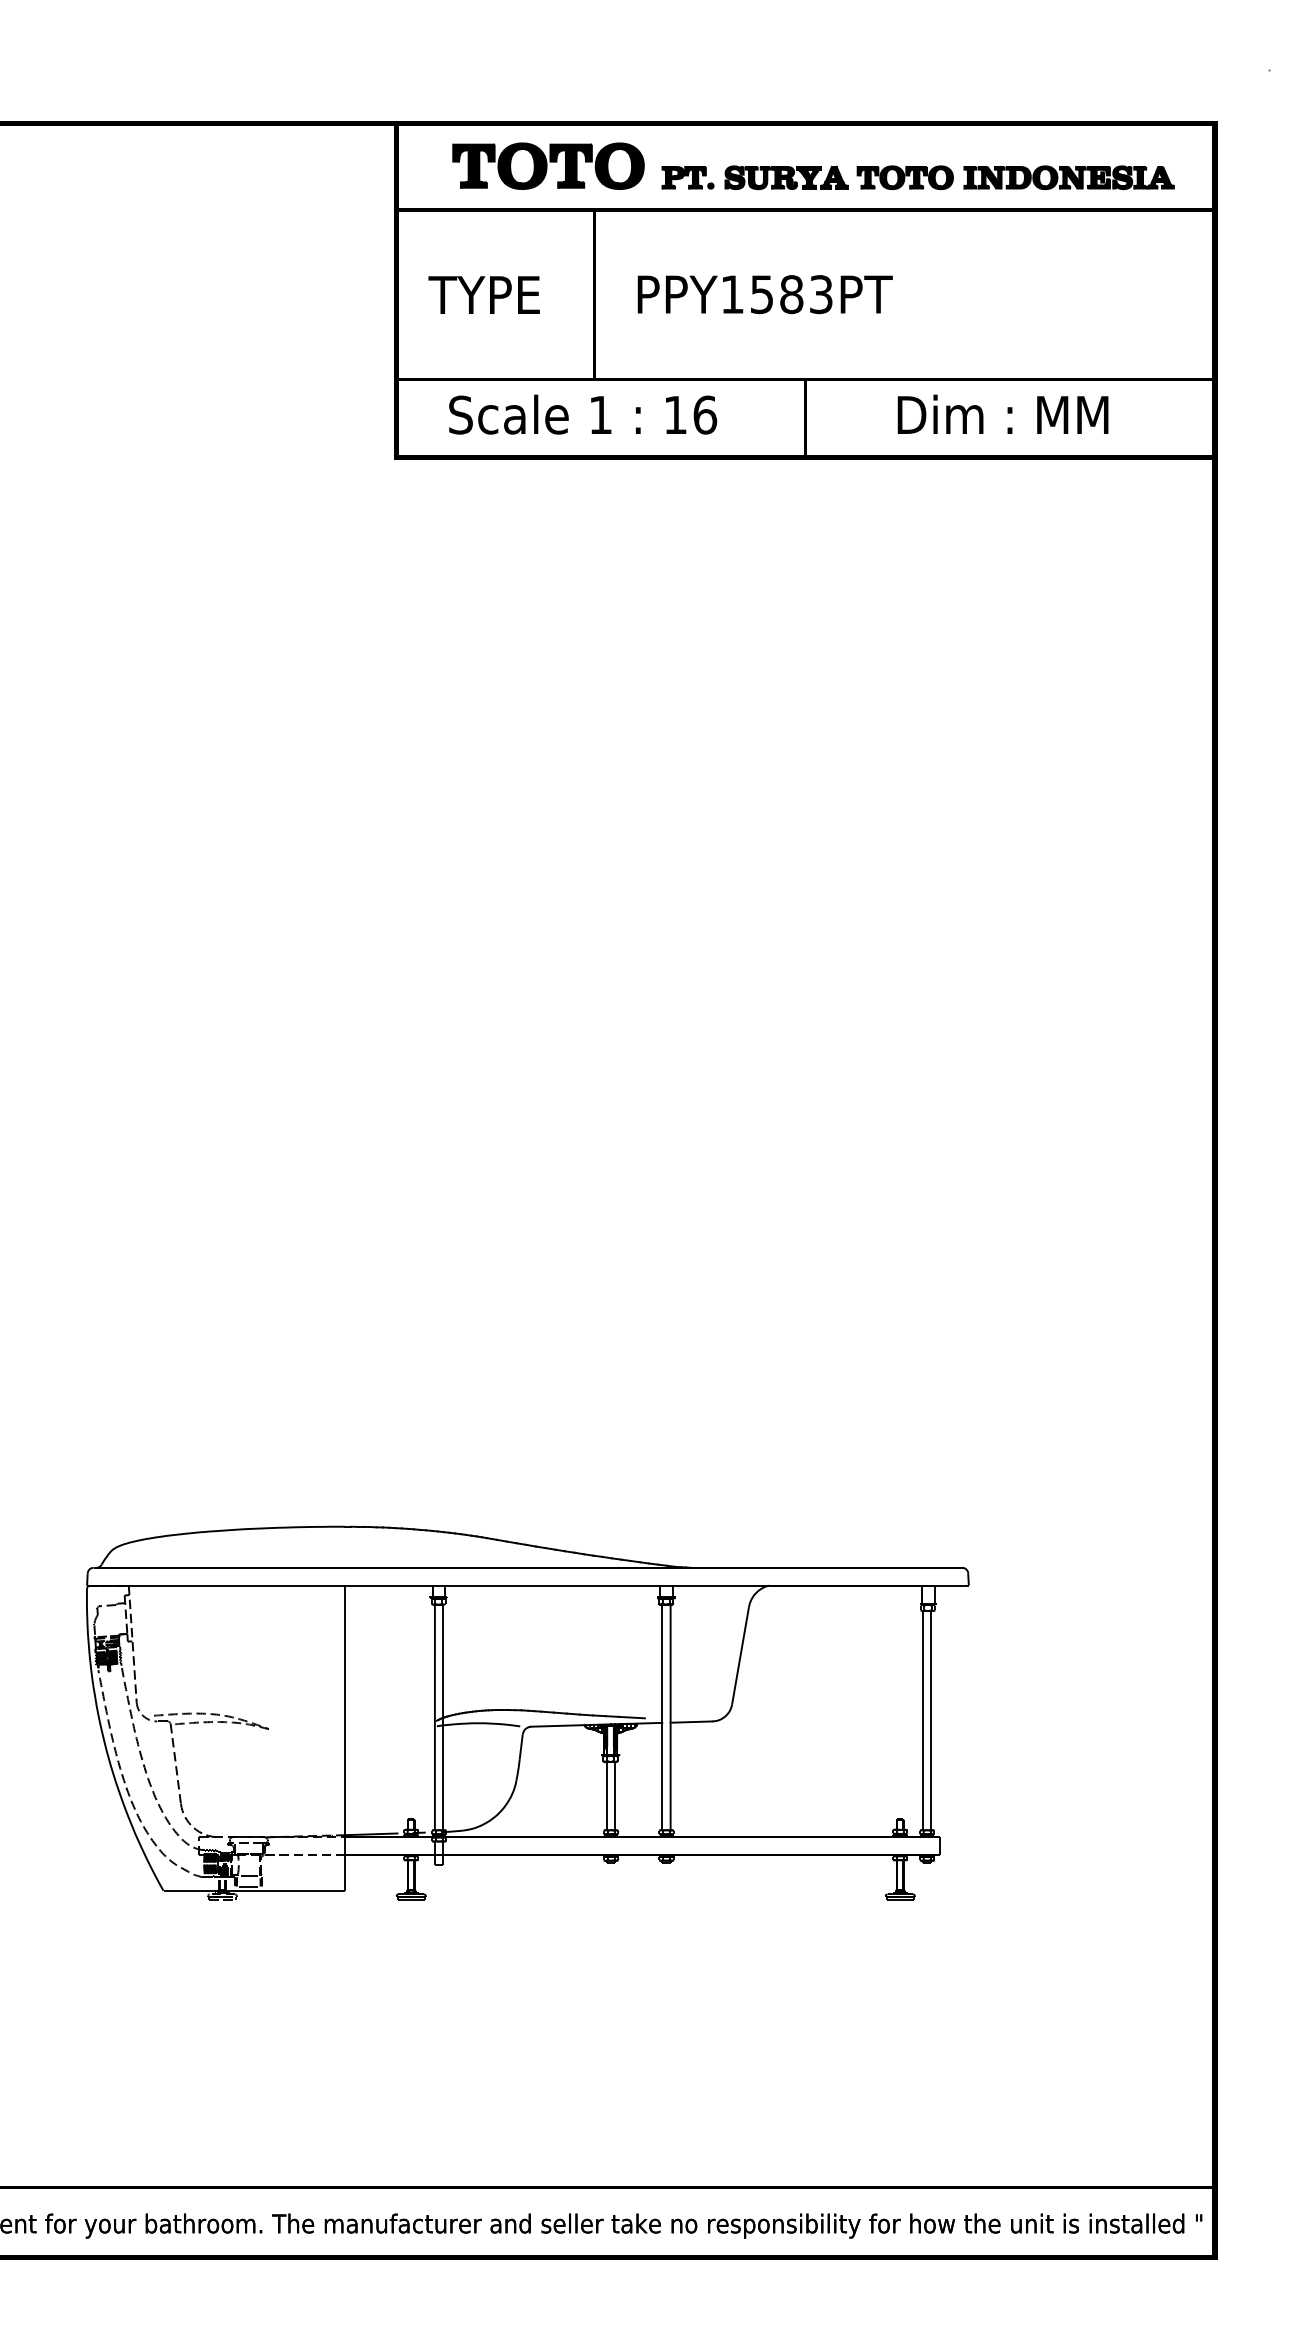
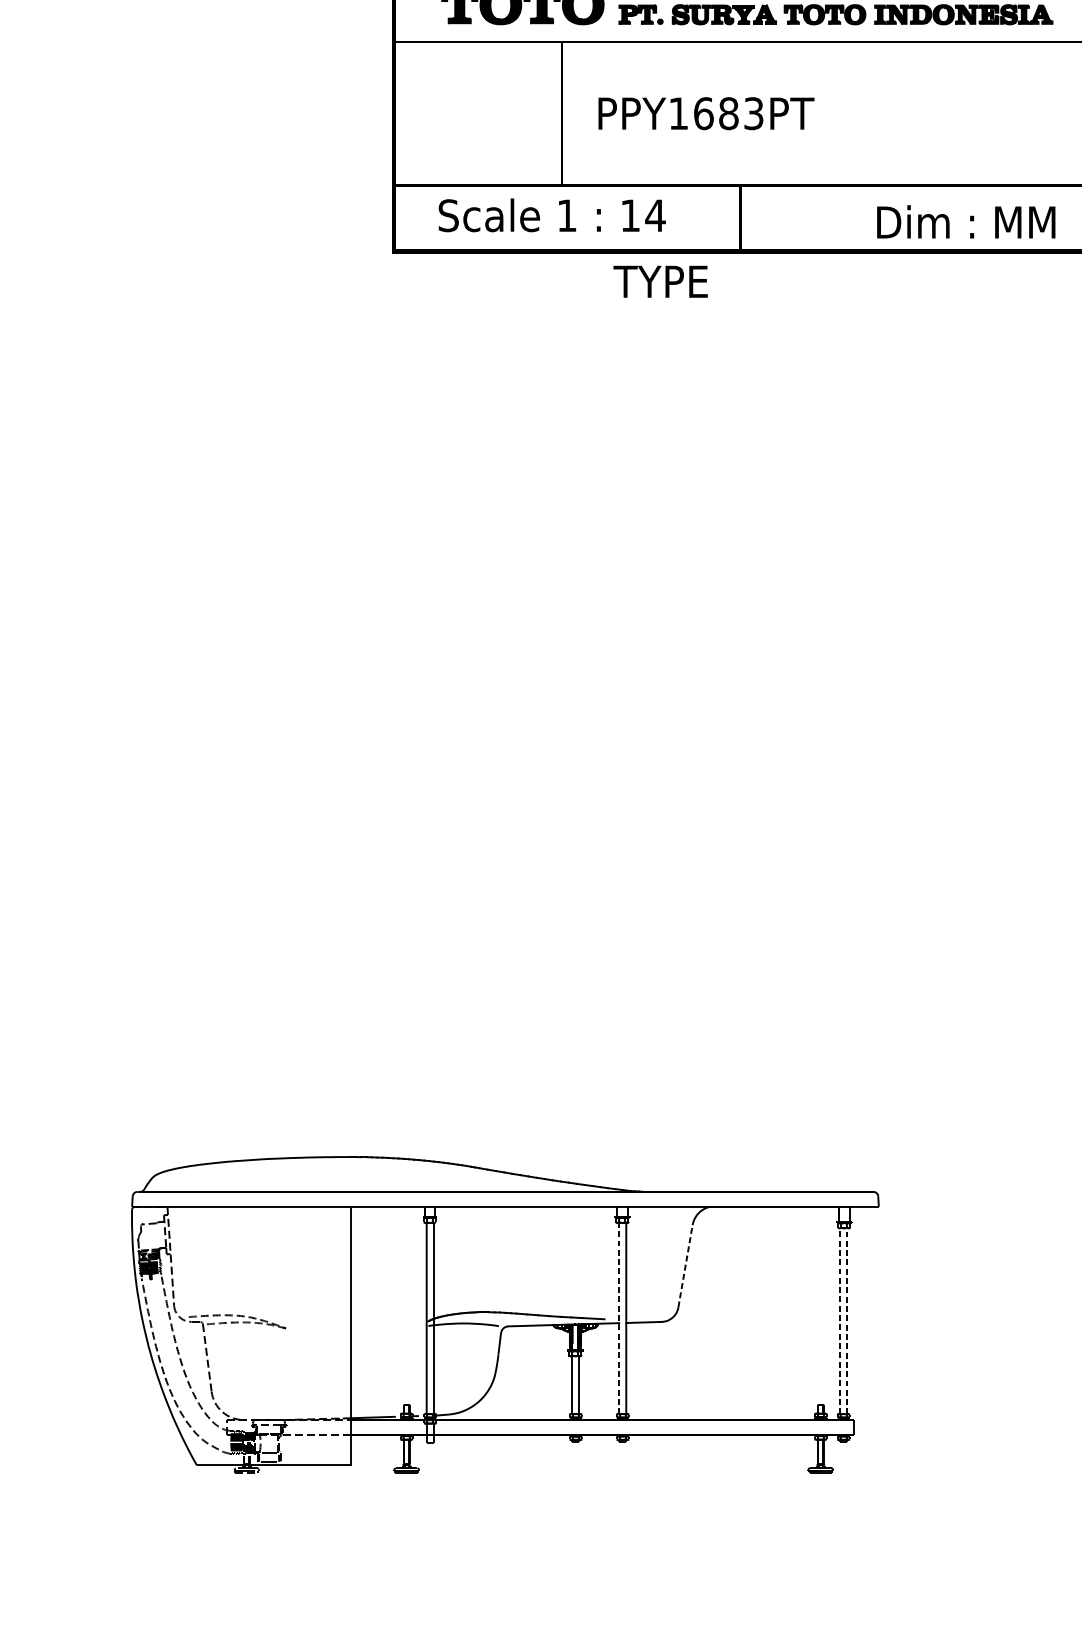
text: (483, 294) -> (660, 281), moved
text: (762, 294) -> (704, 113), PPY1583PT -> PPY1683PT
text: (1002, 413) -> (965, 221), moved
text: (704, 414) -> (654, 215), 16 -> 14
line: (740, 1655) -> (685, 1266), solid -> dashed
line: (662, 1717) -> (619, 1318), solid -> dashed
line: (922, 1720) -> (839, 1321), solid -> dashed
line: (931, 1720) -> (847, 1321), solid -> dashed

